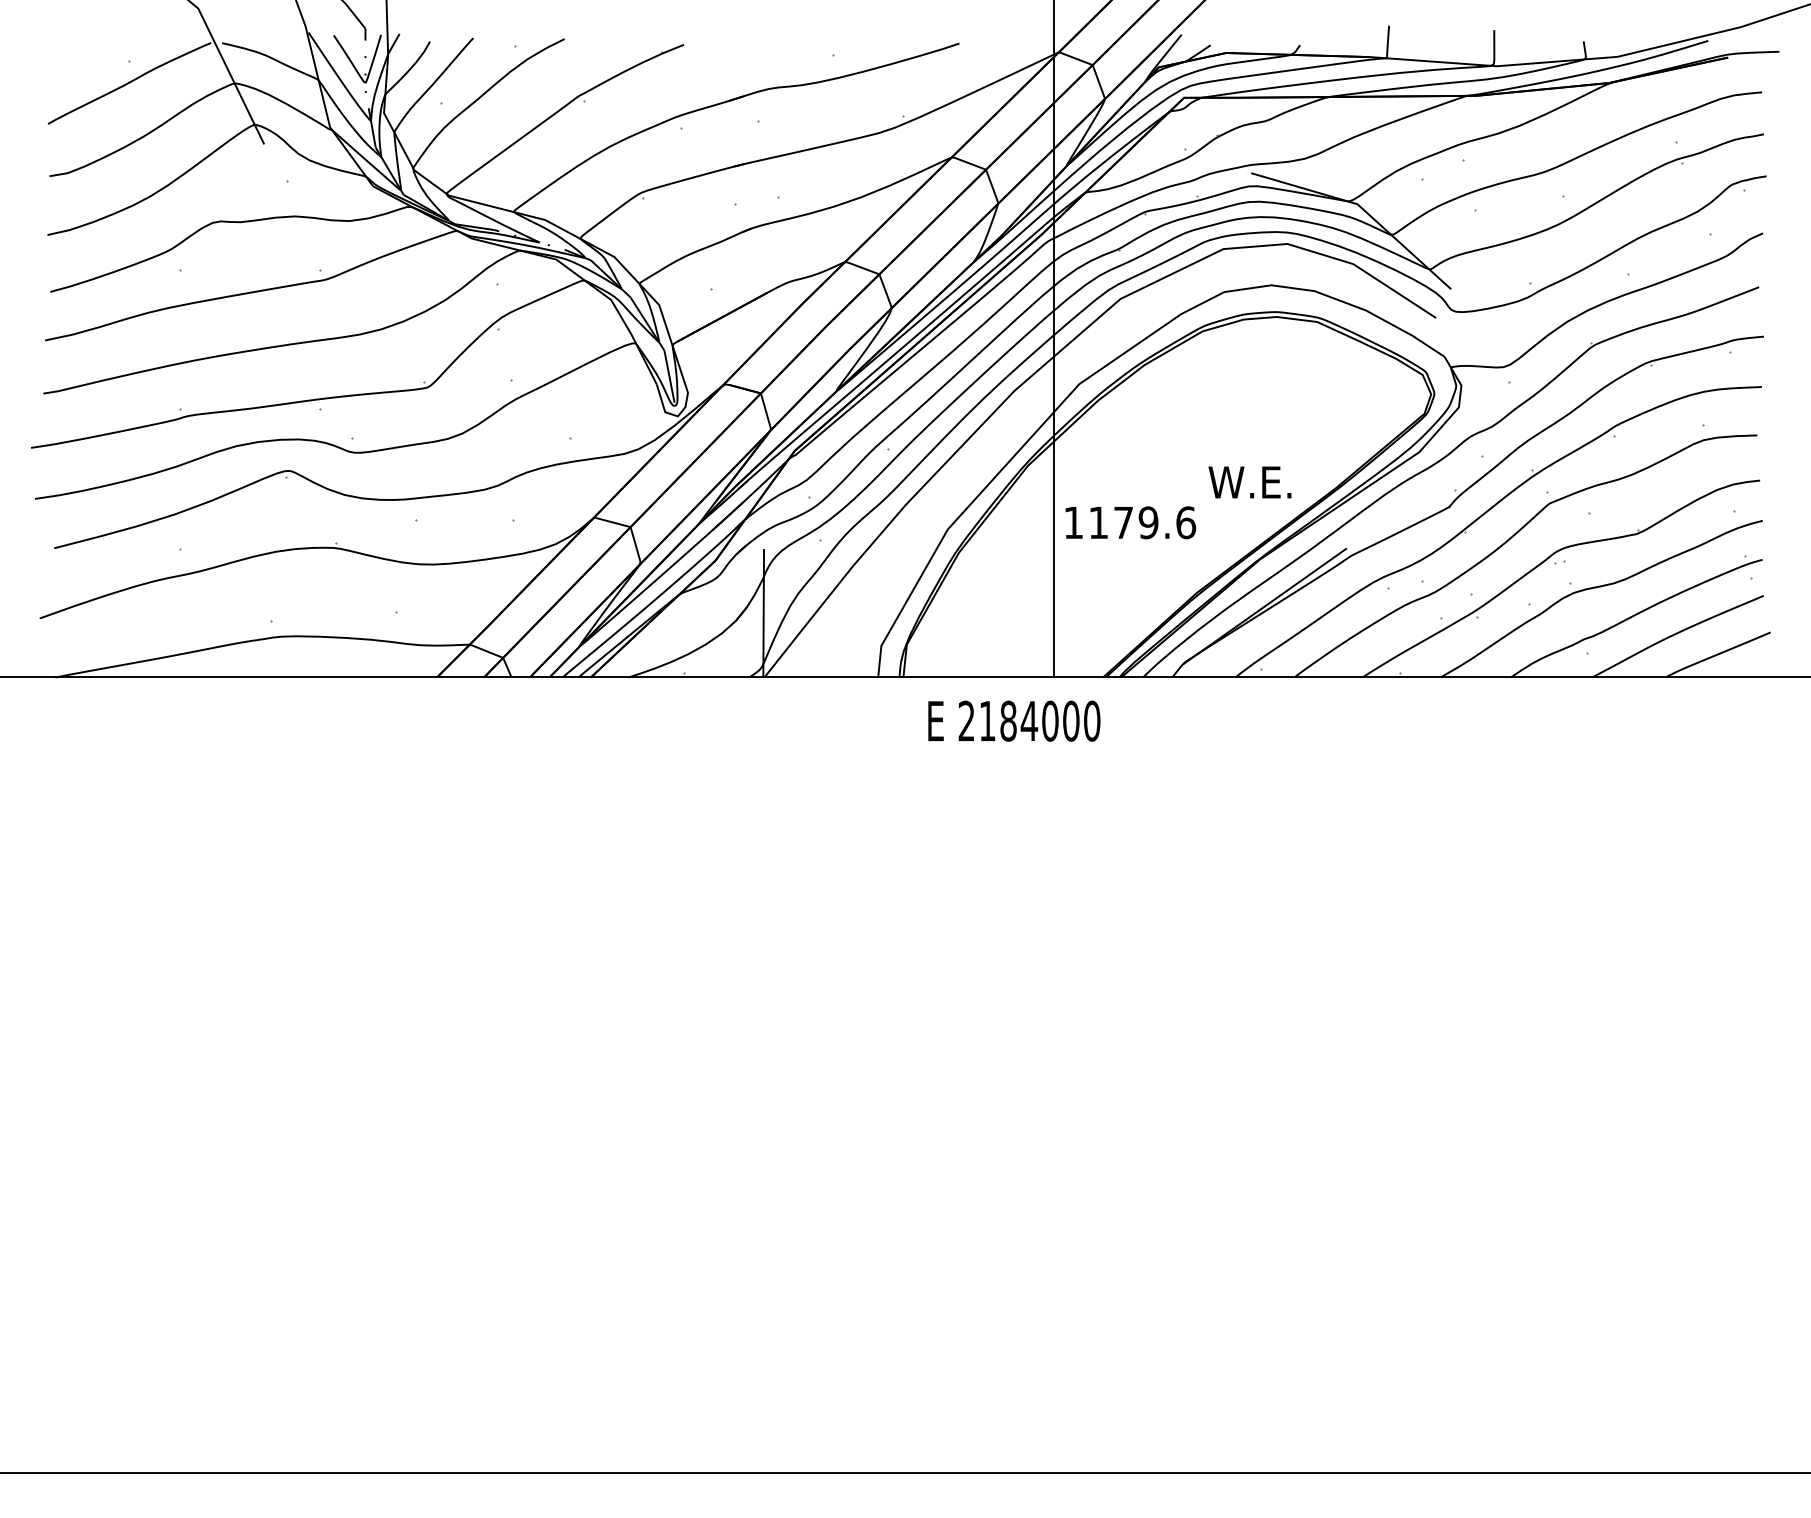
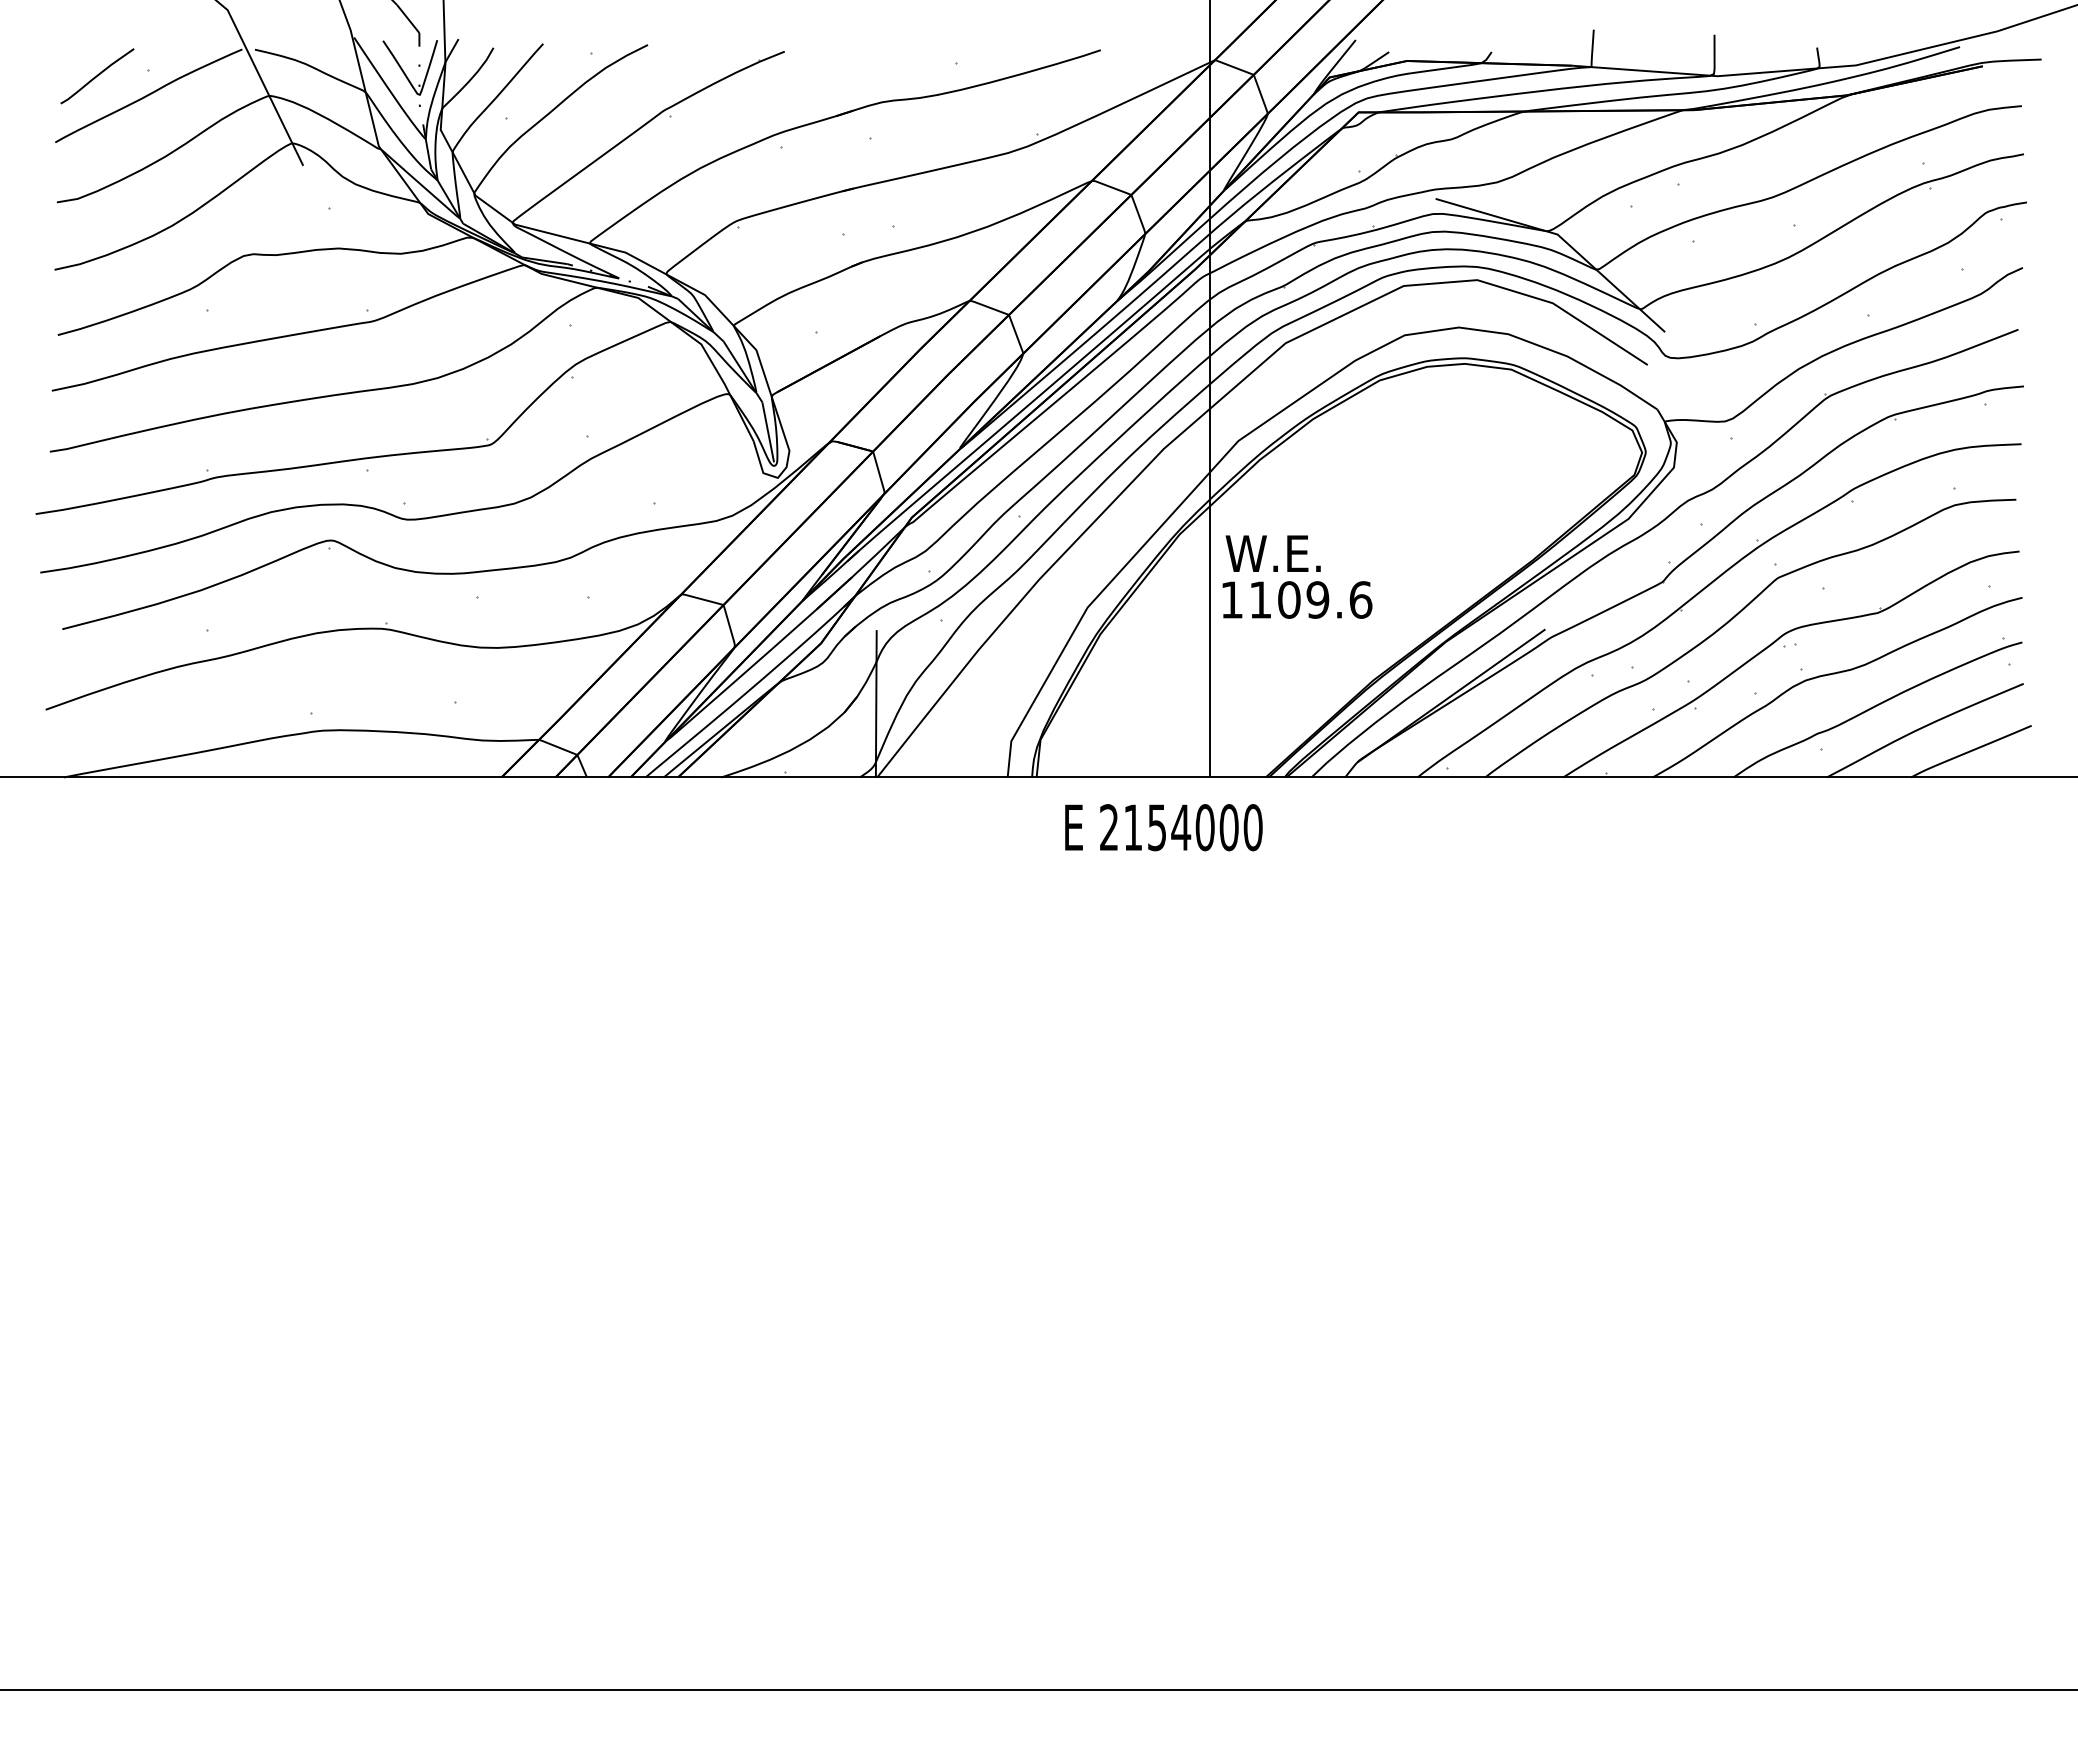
curve: (84, 66) -> (97, 76), added
text: (1249, 482) -> (1272, 553), moved
text: (1123, 522) -> (1289, 599), 1179.6 -> 1109.6
text: (1007, 721) -> (1156, 827), 2184000 -> 2154000

